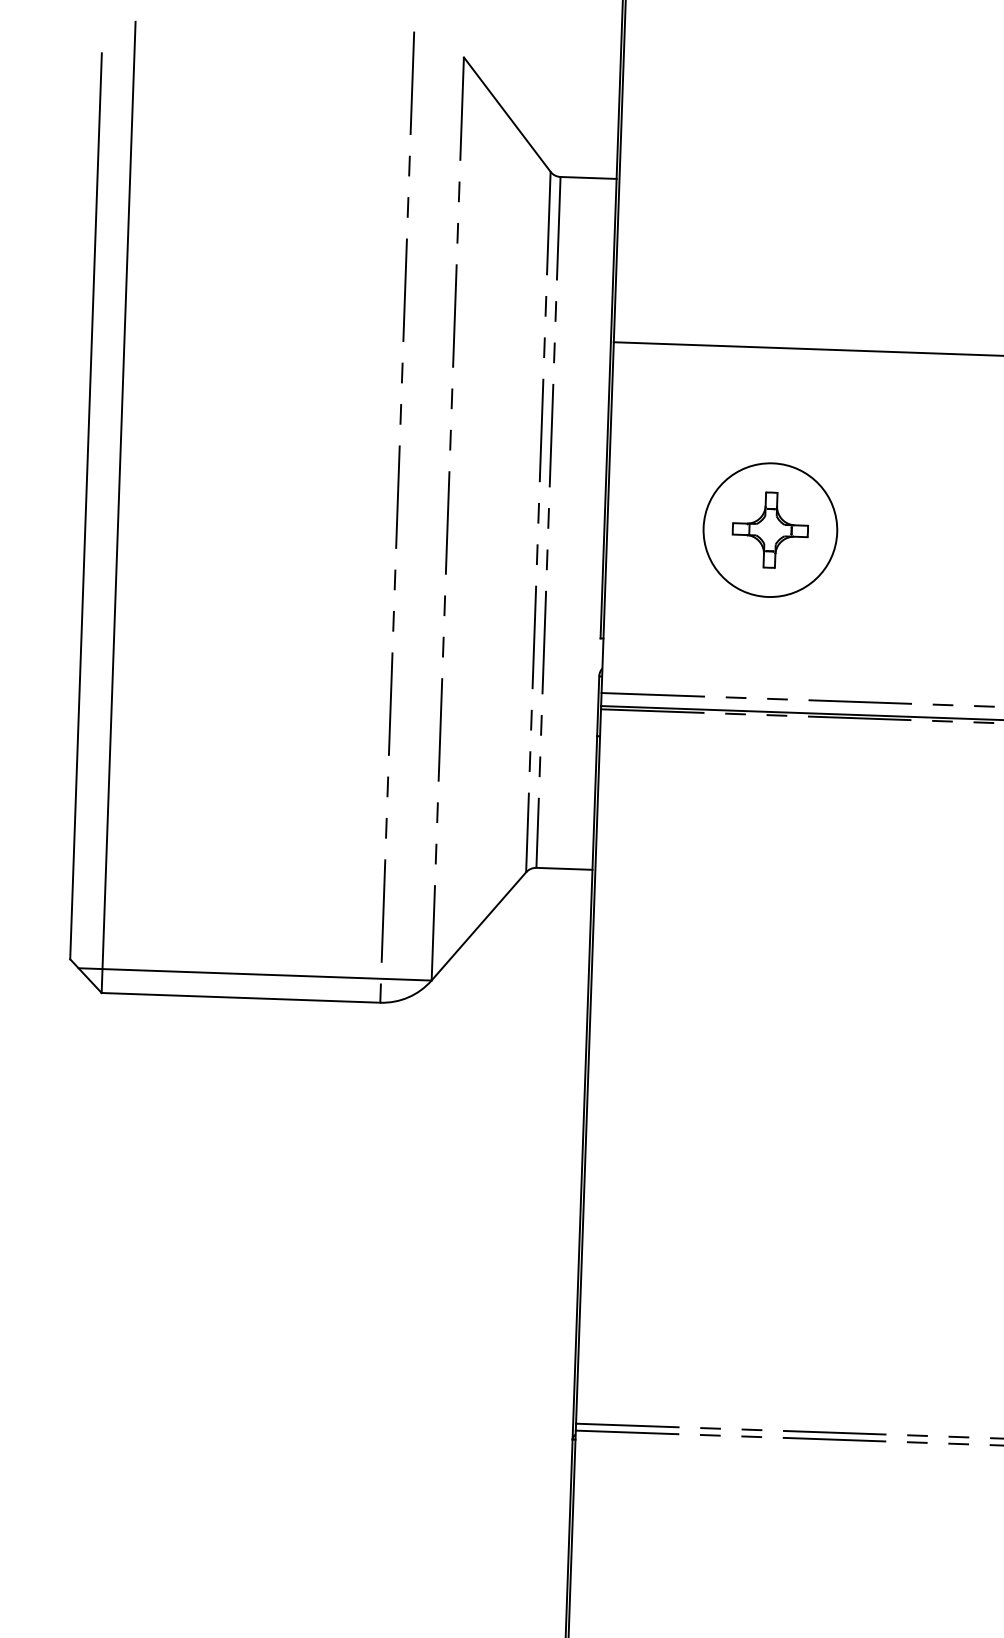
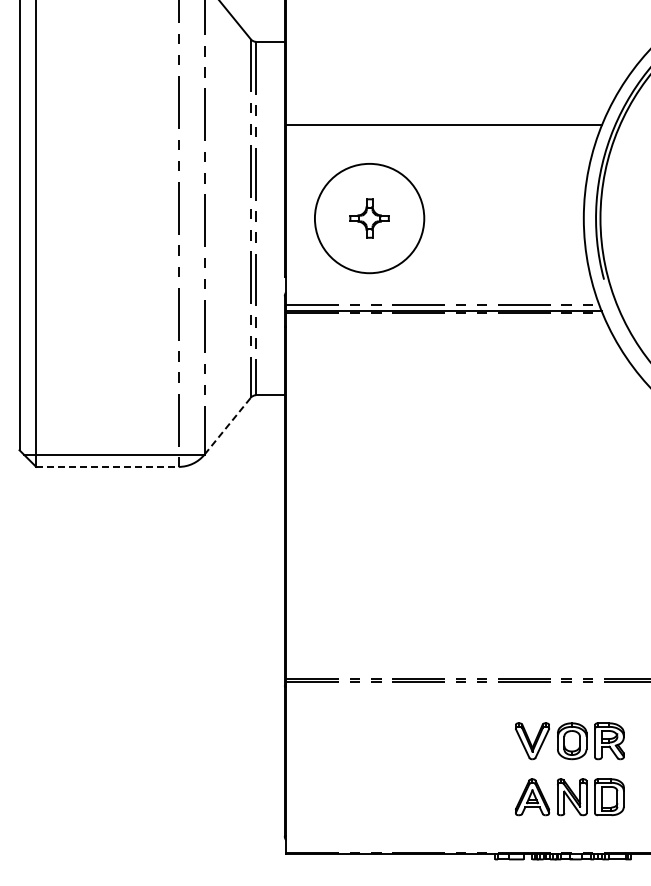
circle: (770, 530) -> (369, 218), size x1.6
line: (478, 927) -> (227, 426), solid -> dashed
line: (241, 997) -> (107, 466), solid -> dashed

